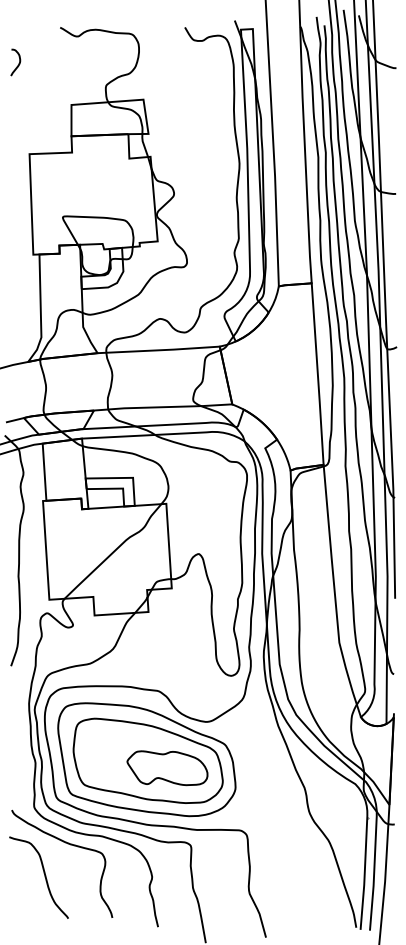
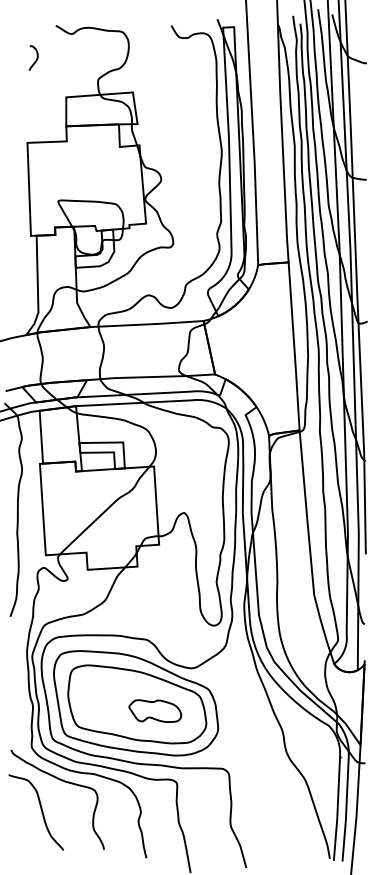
curve: (18, 61) -> (36, 57), moved
part: (167, 767) -> (155, 710), size x0.7

